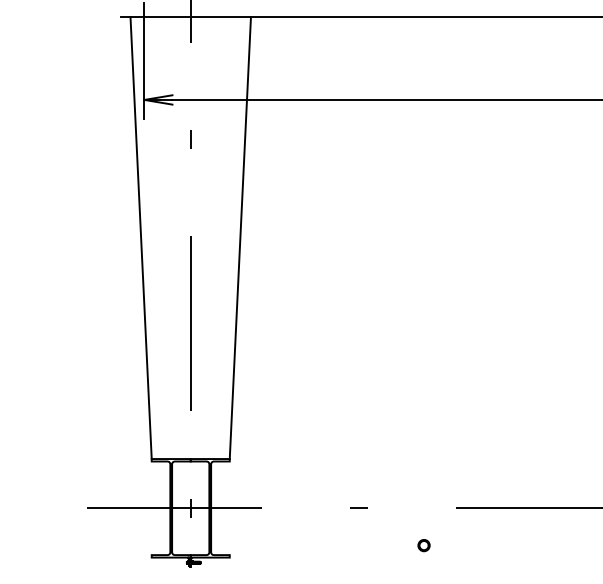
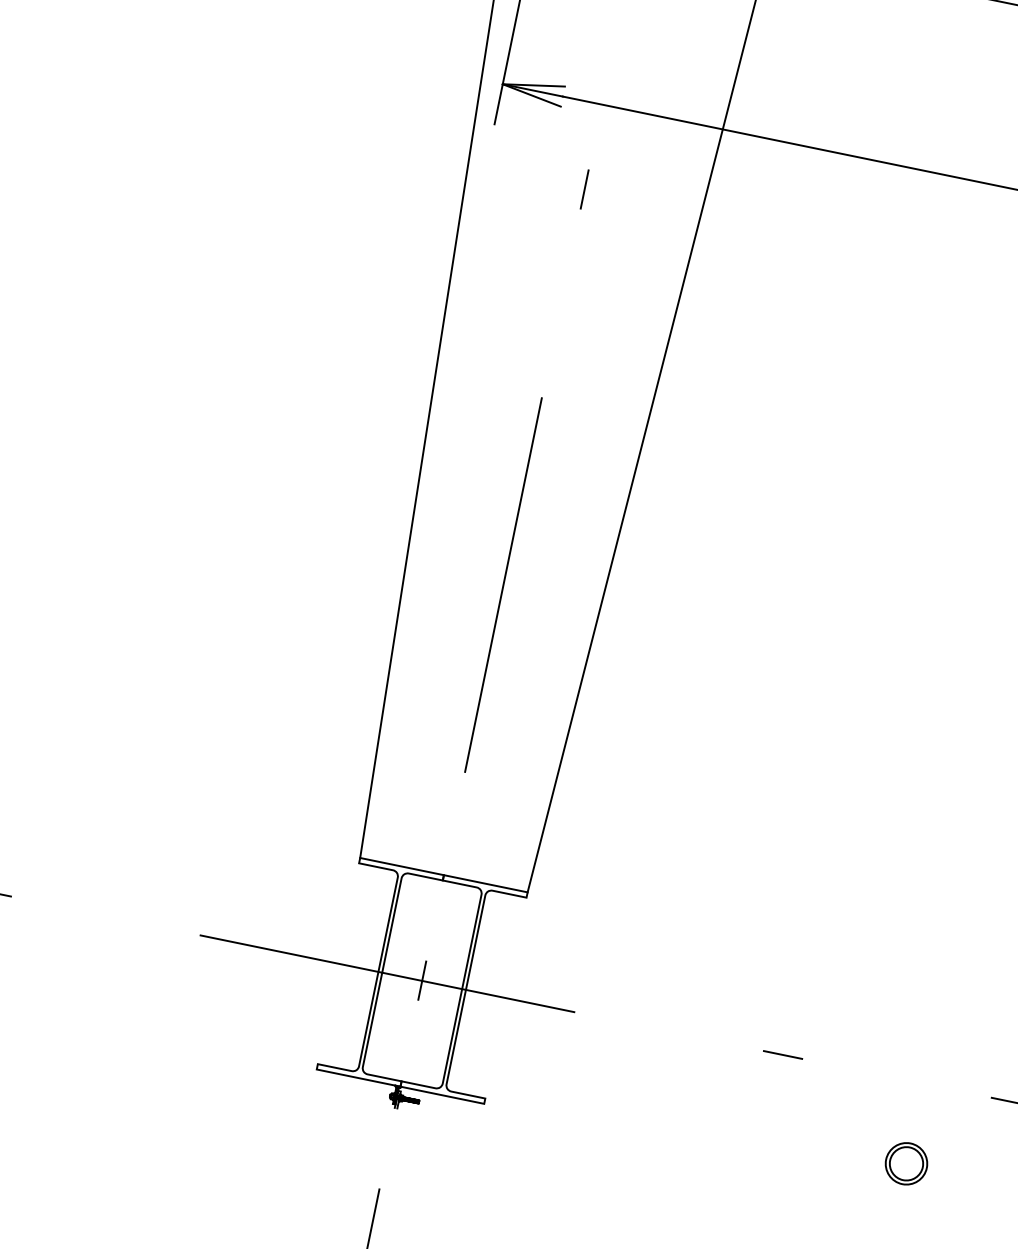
part: (423, 545) -> (905, 1163), size x1.67

